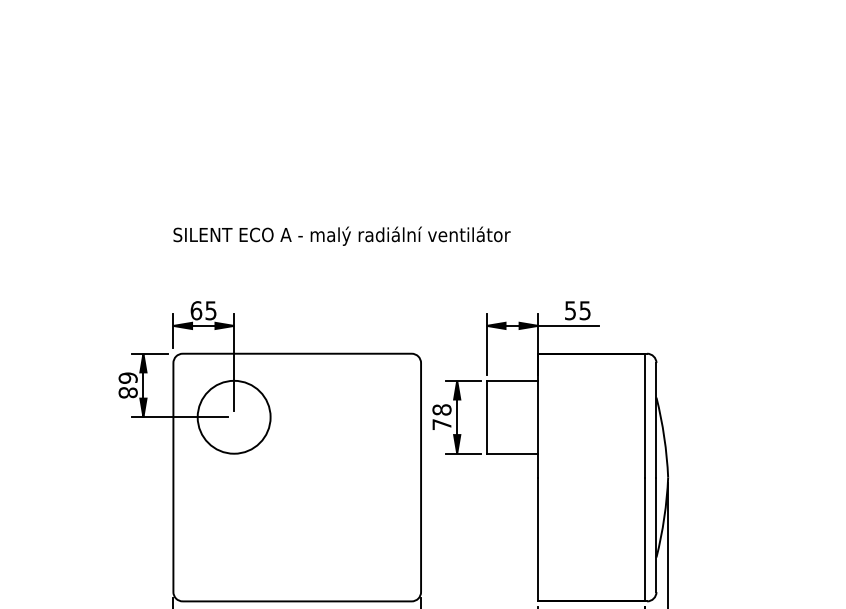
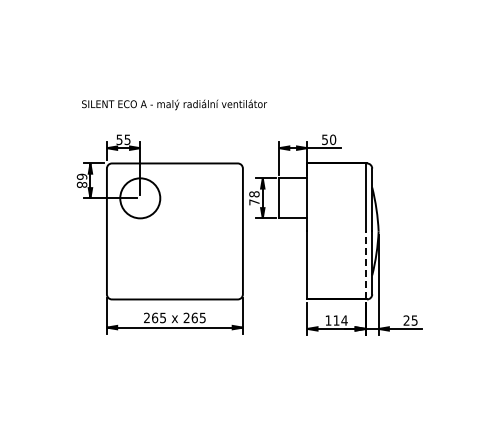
text: (341, 235) -> (174, 104), moved
text: (196, 310) -> (119, 139), 65 -> 55
text: (585, 310) -> (333, 139), 55 -> 50
line: (644, 537) -> (365, 264), solid -> dashed

